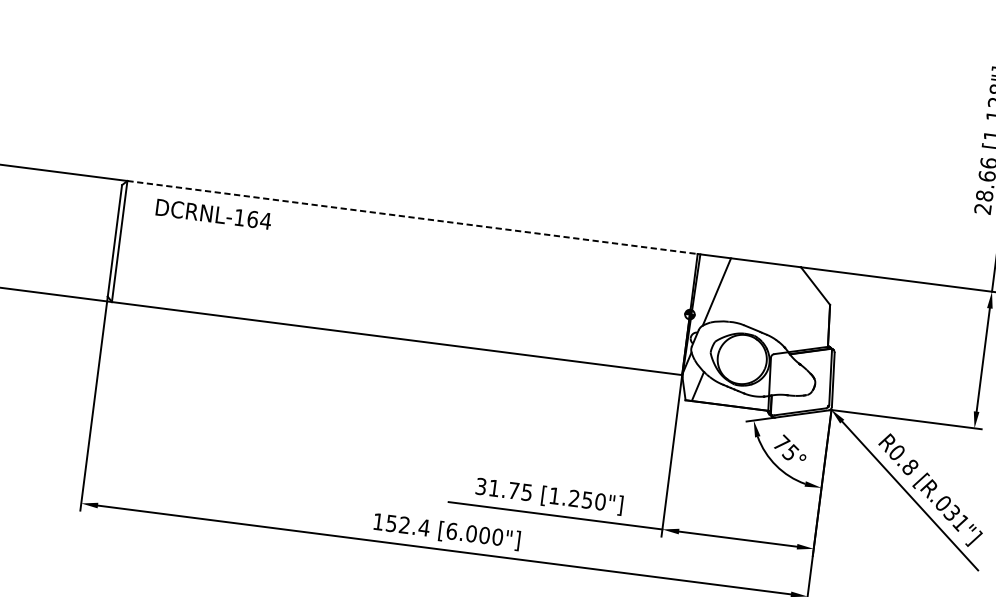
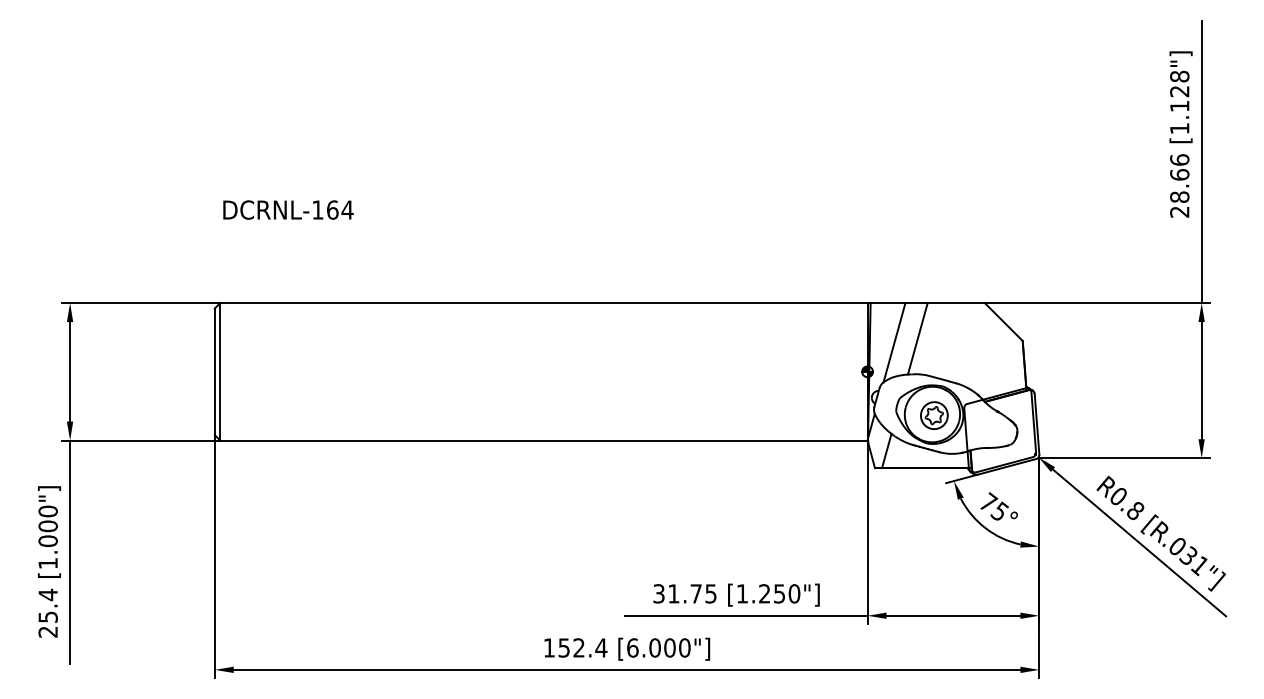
text: (213, 213) -> (288, 209), moved
line: (412, 217) -> (543, 303), dashed -> solid
line: (737, 290) -> (917, 338), added
part: (743, 360) -> (934, 415), added

